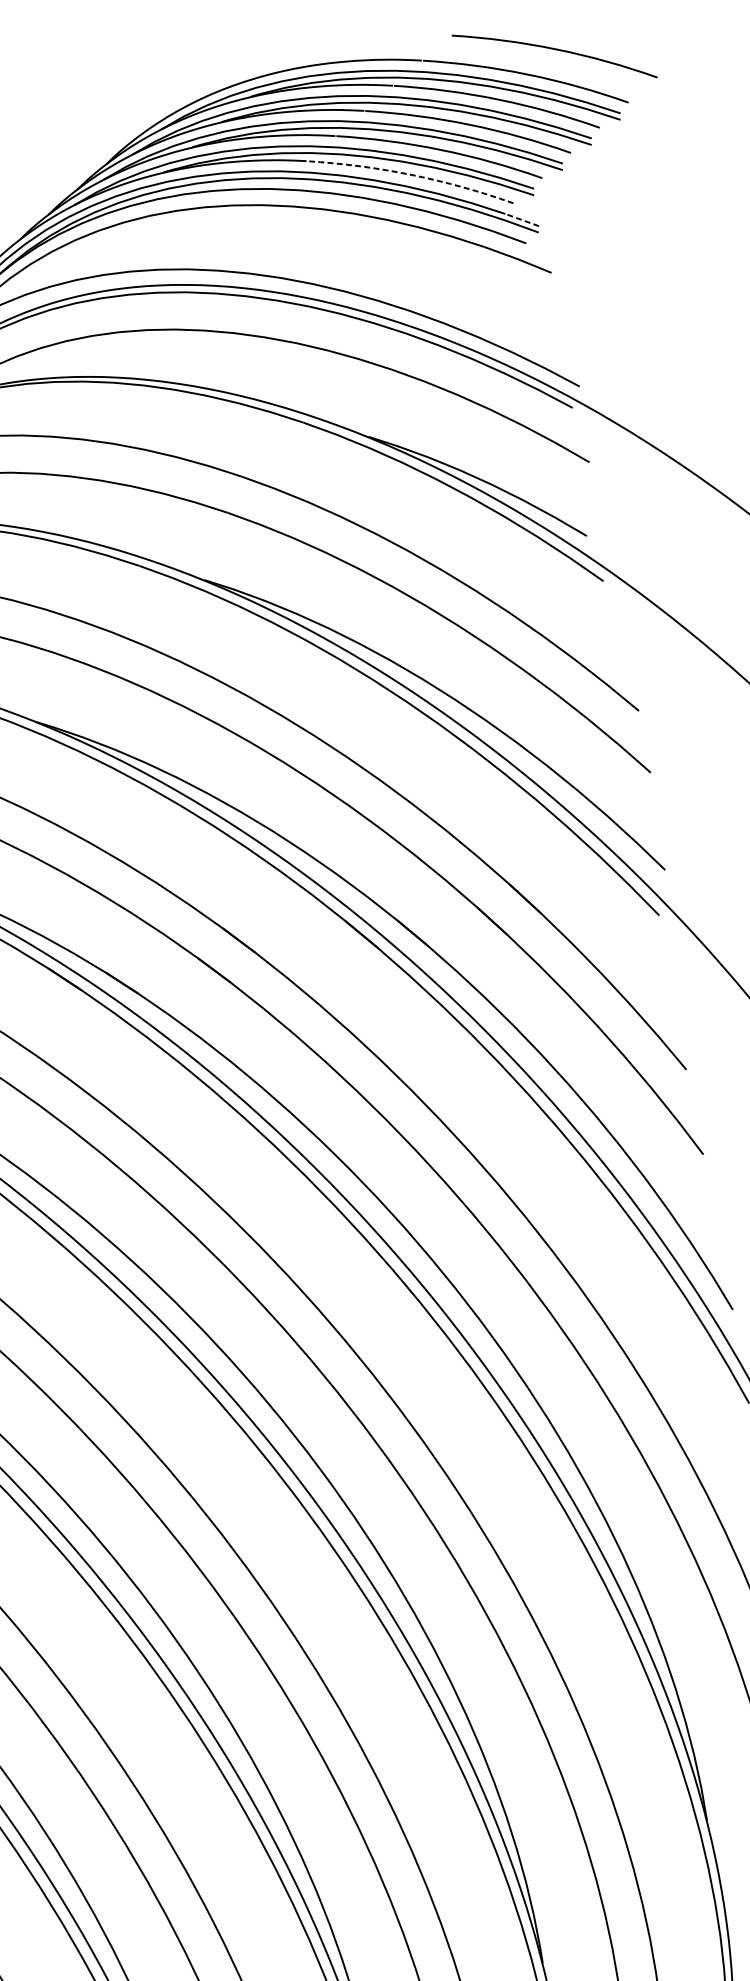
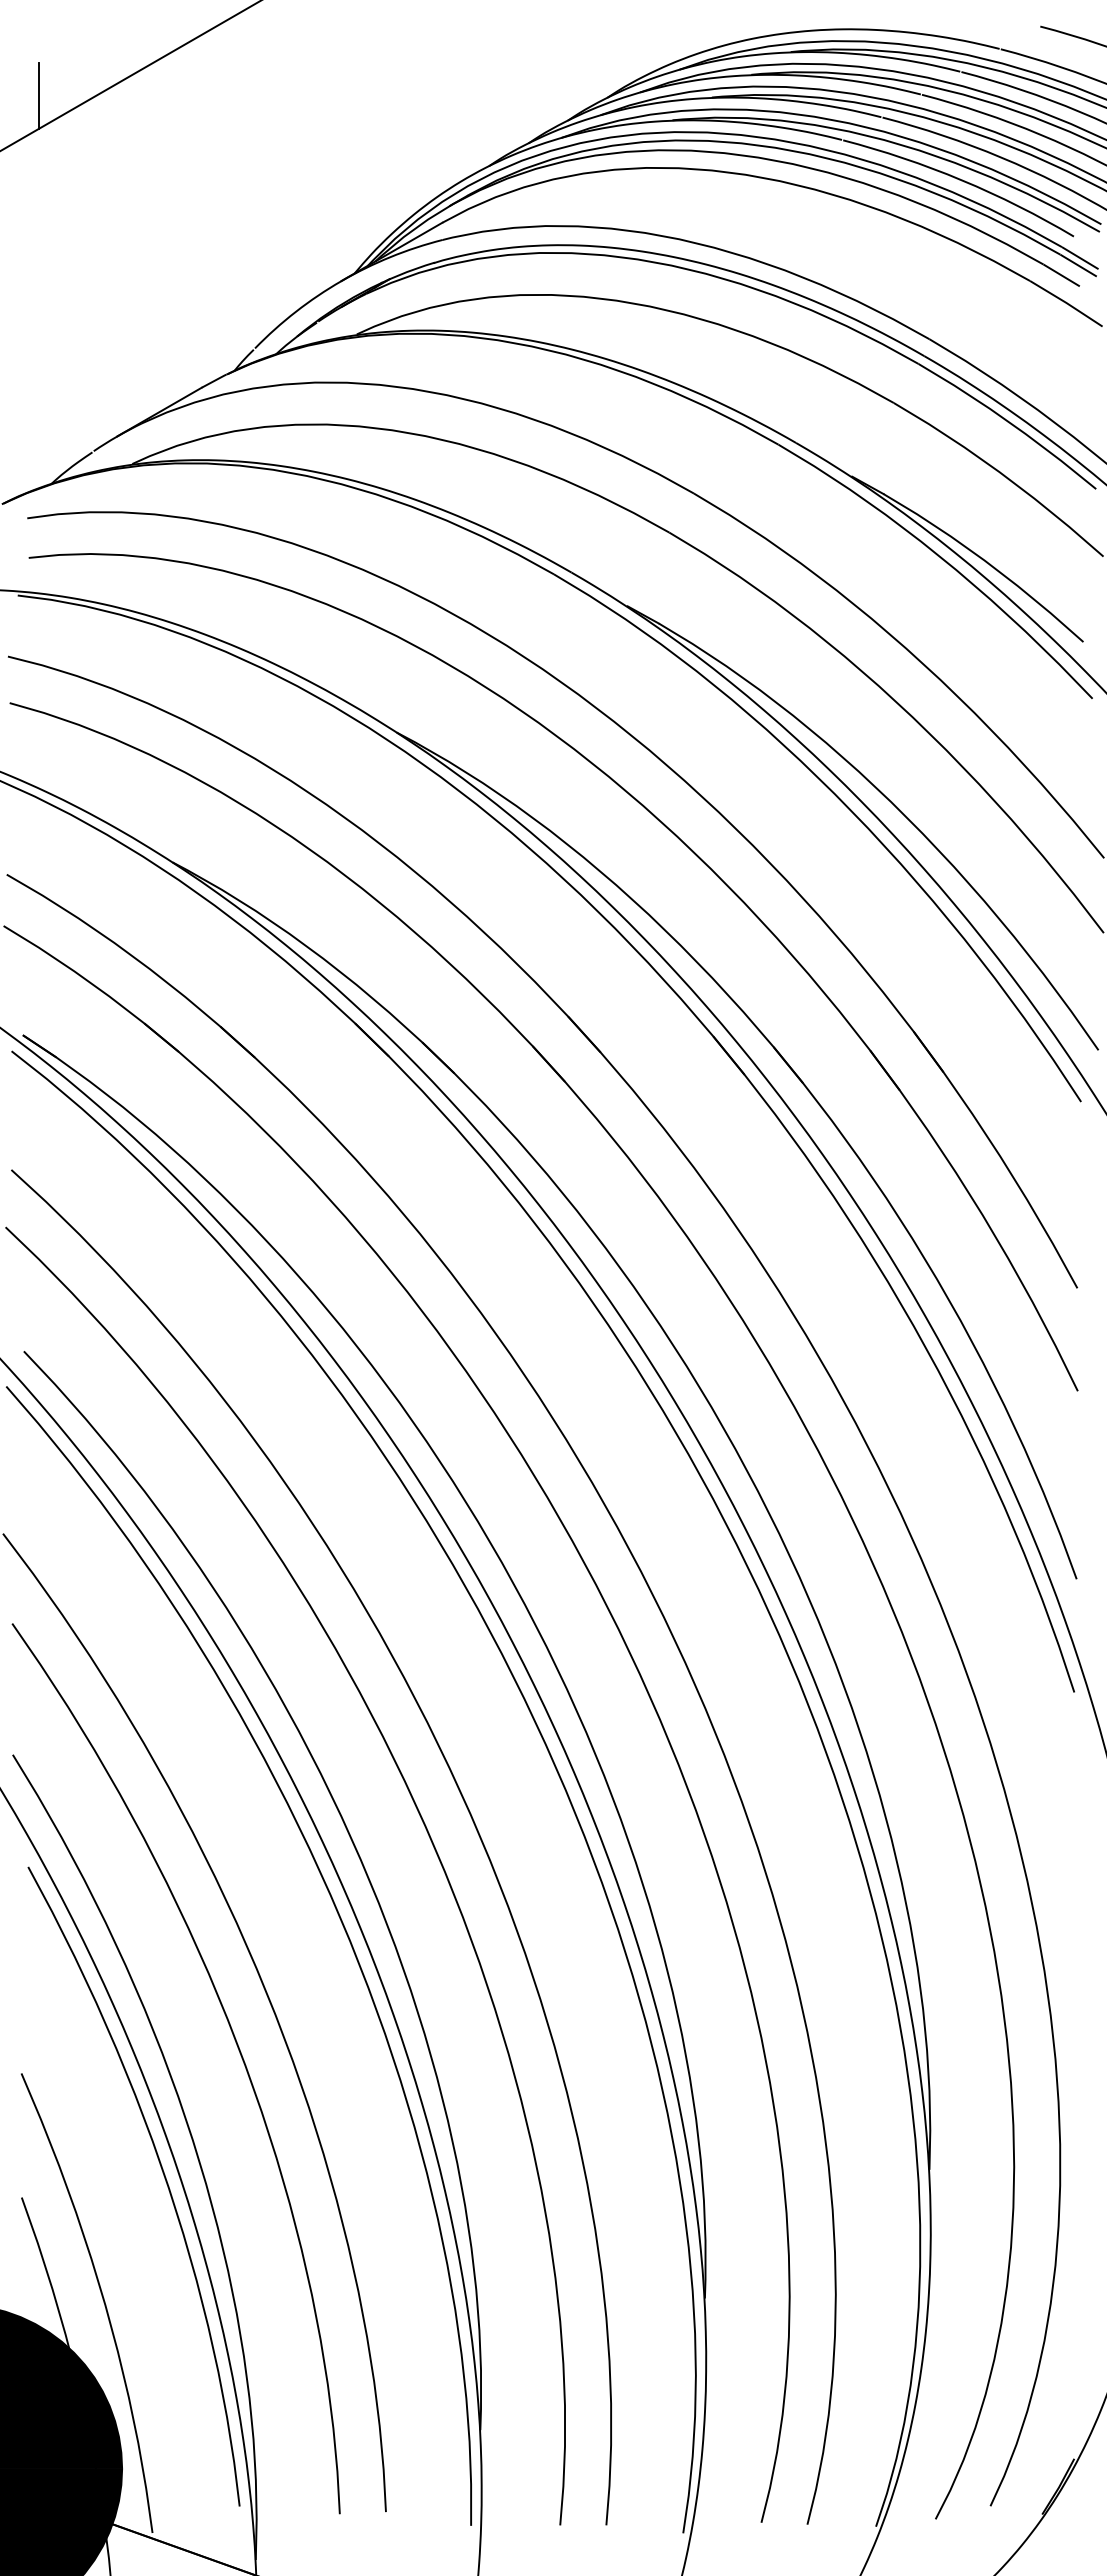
arc: (411, 175) -> (961, 180), dashed -> solid
line: (521, 219) -> (1079, 257), dashed -> solid

